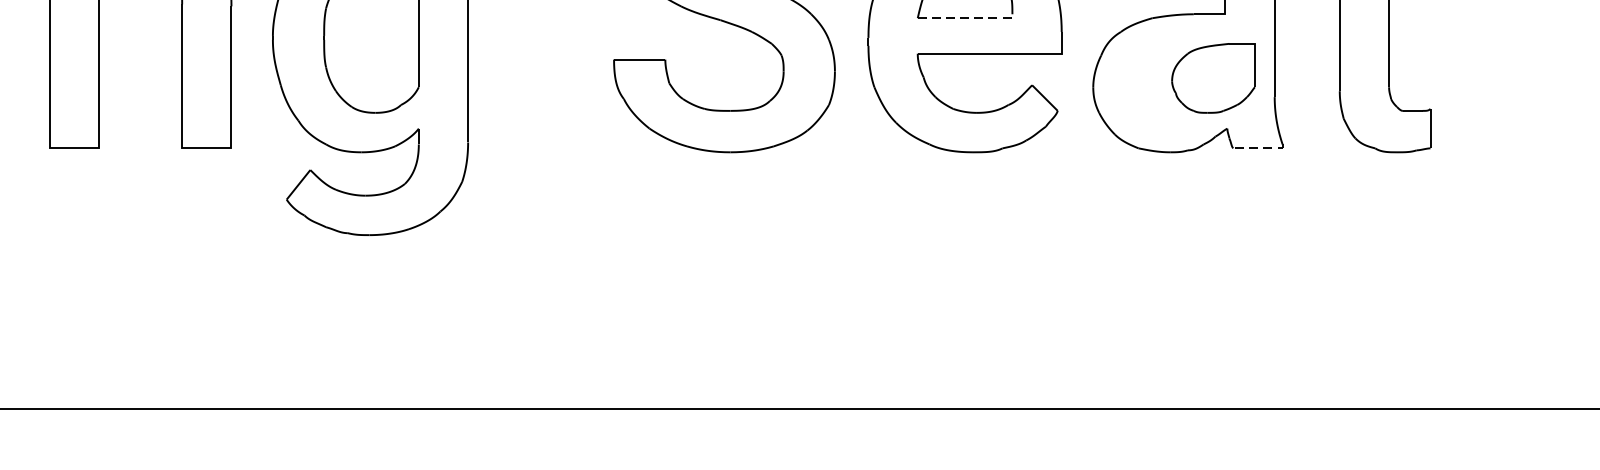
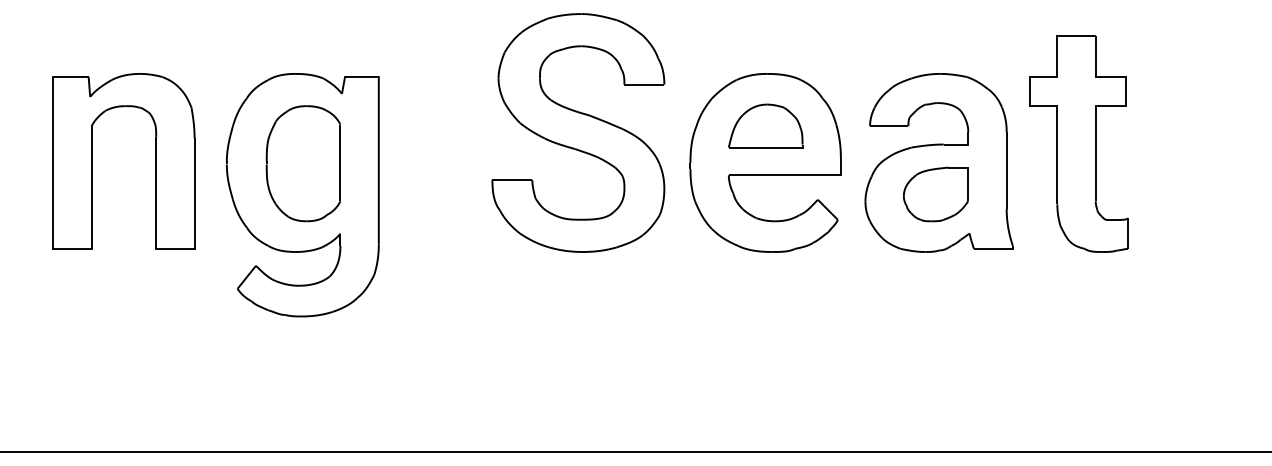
line: (968, 18) -> (768, 147), dashed -> solid
part: (1212, 78) -> (935, 194), moved
line: (1261, 147) -> (996, 248), dashed -> solid

